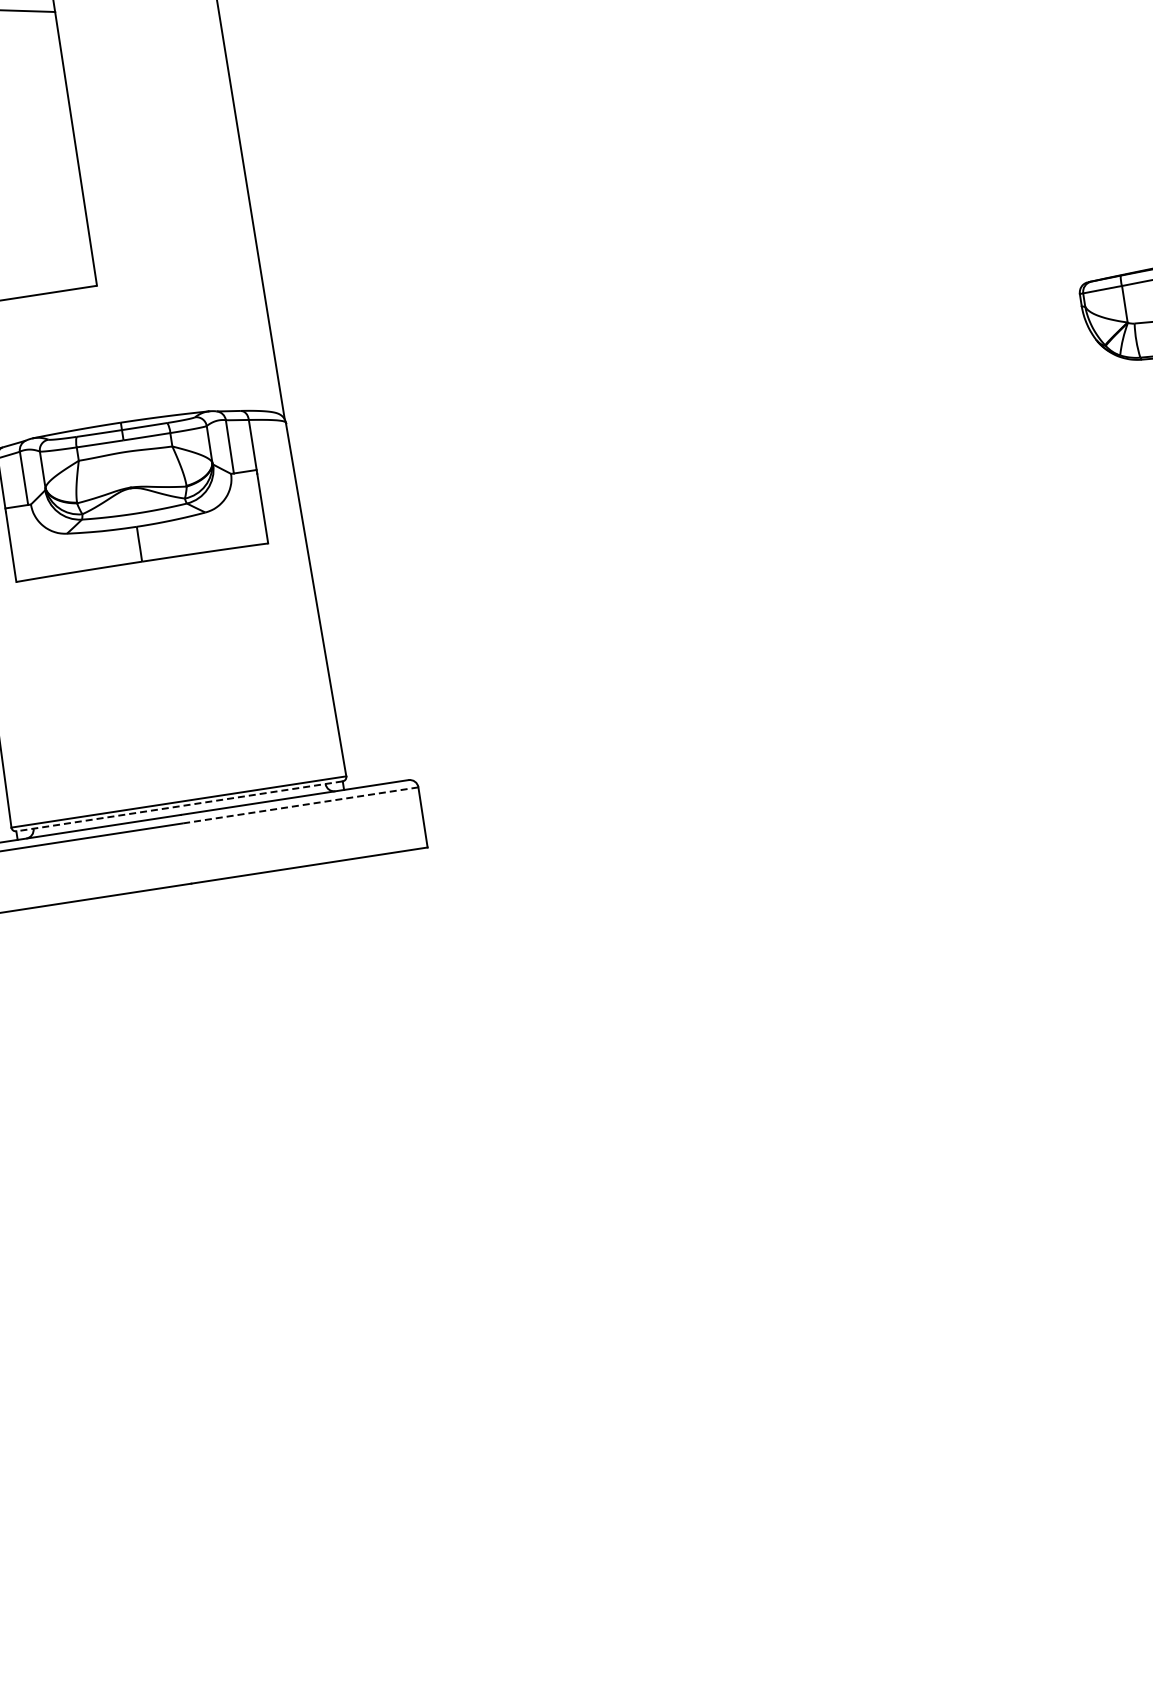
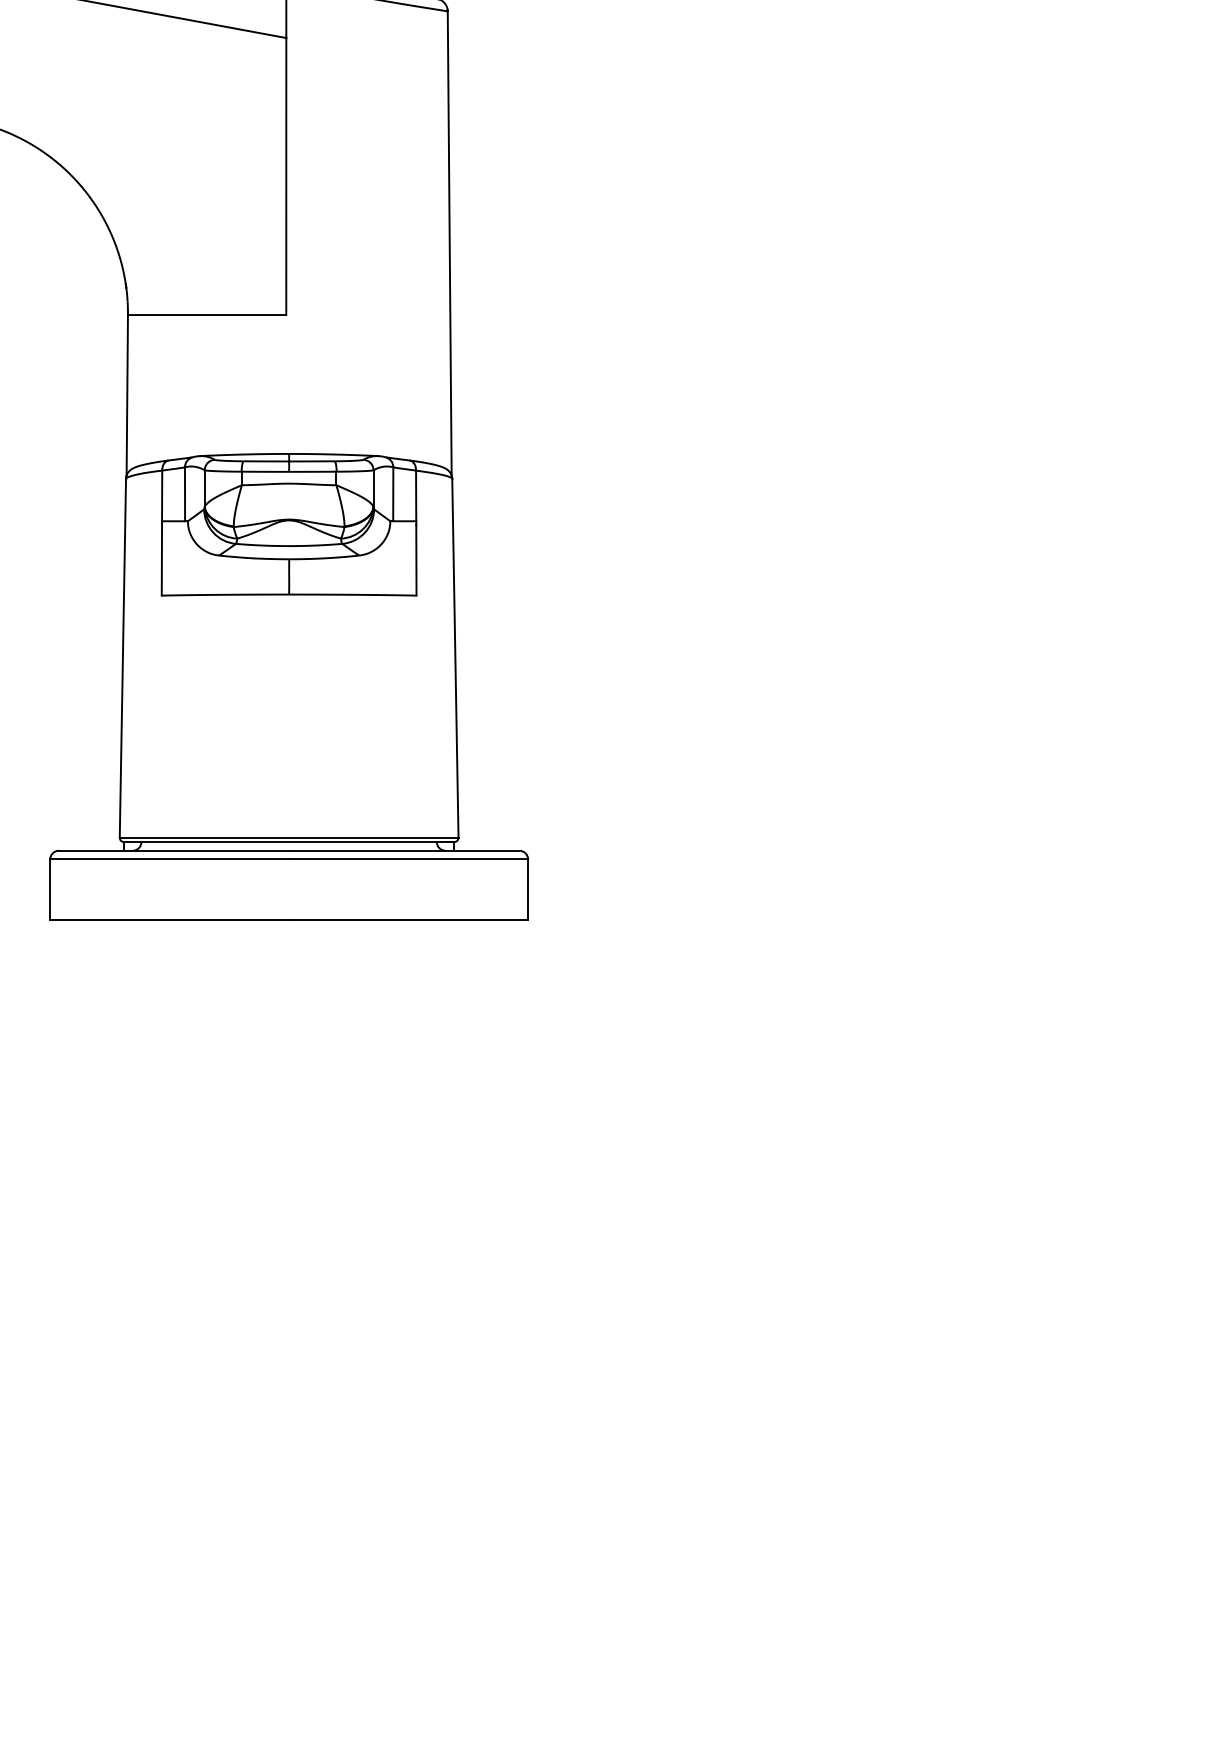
line: (300, 805) -> (408, 859), dashed -> solid
line: (178, 806) -> (288, 842), dashed -> solid

